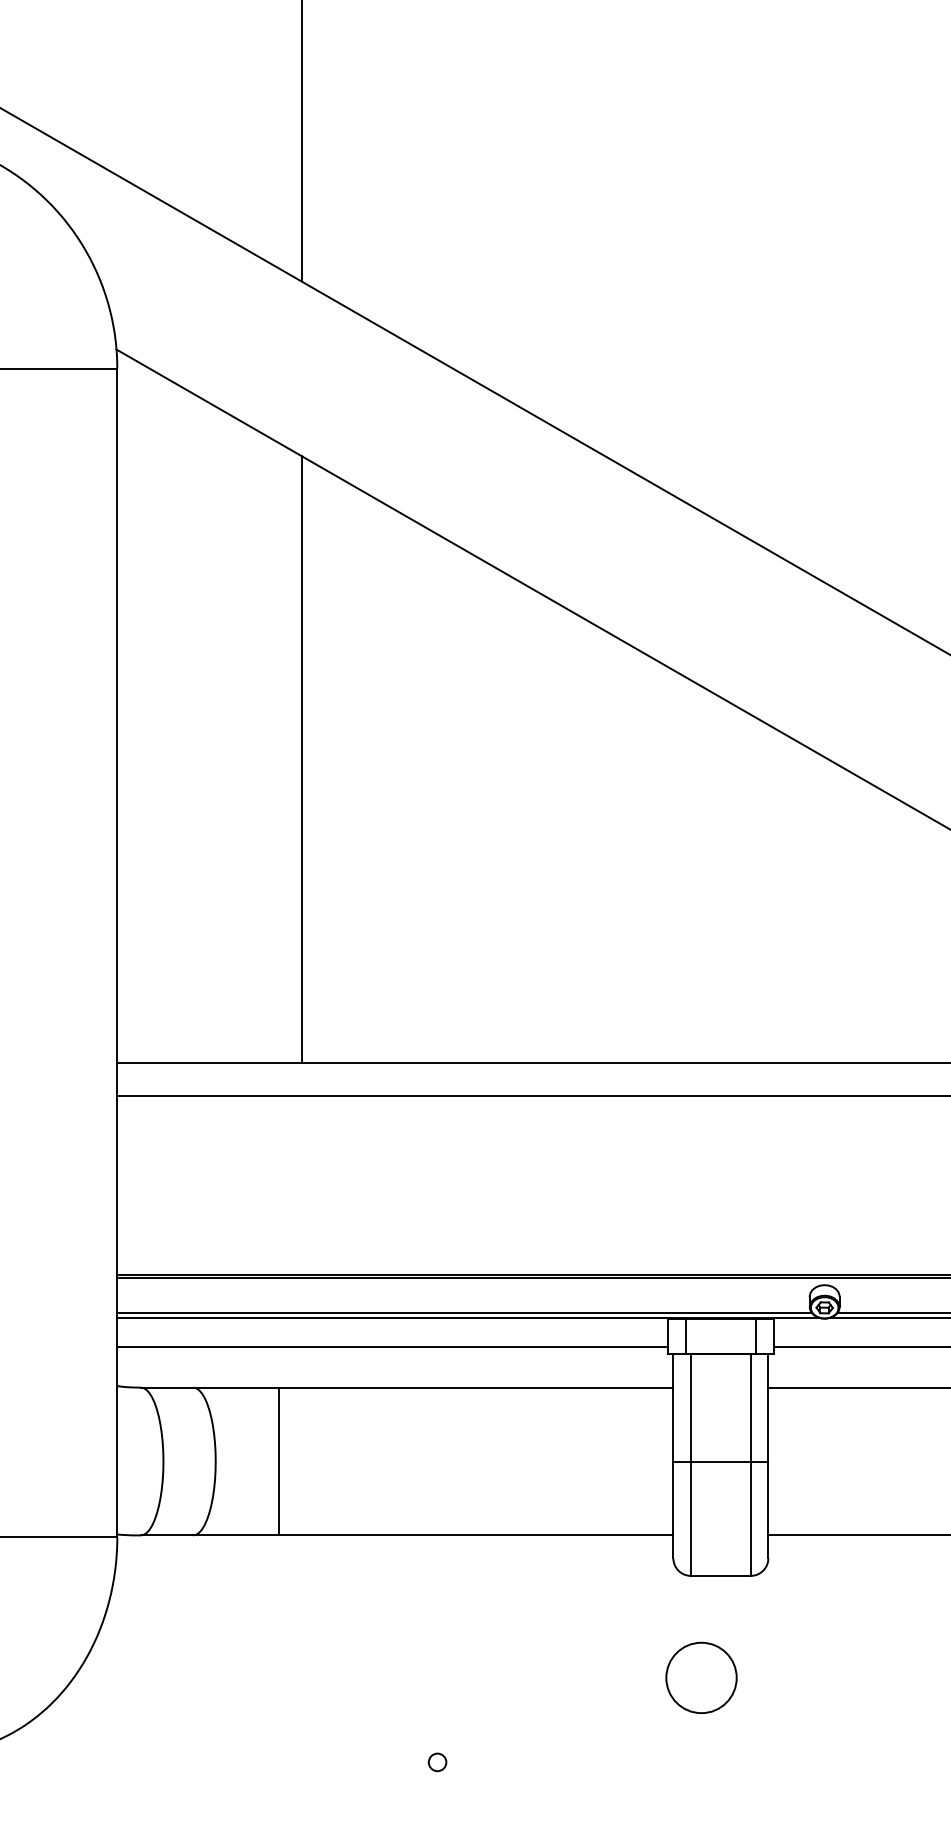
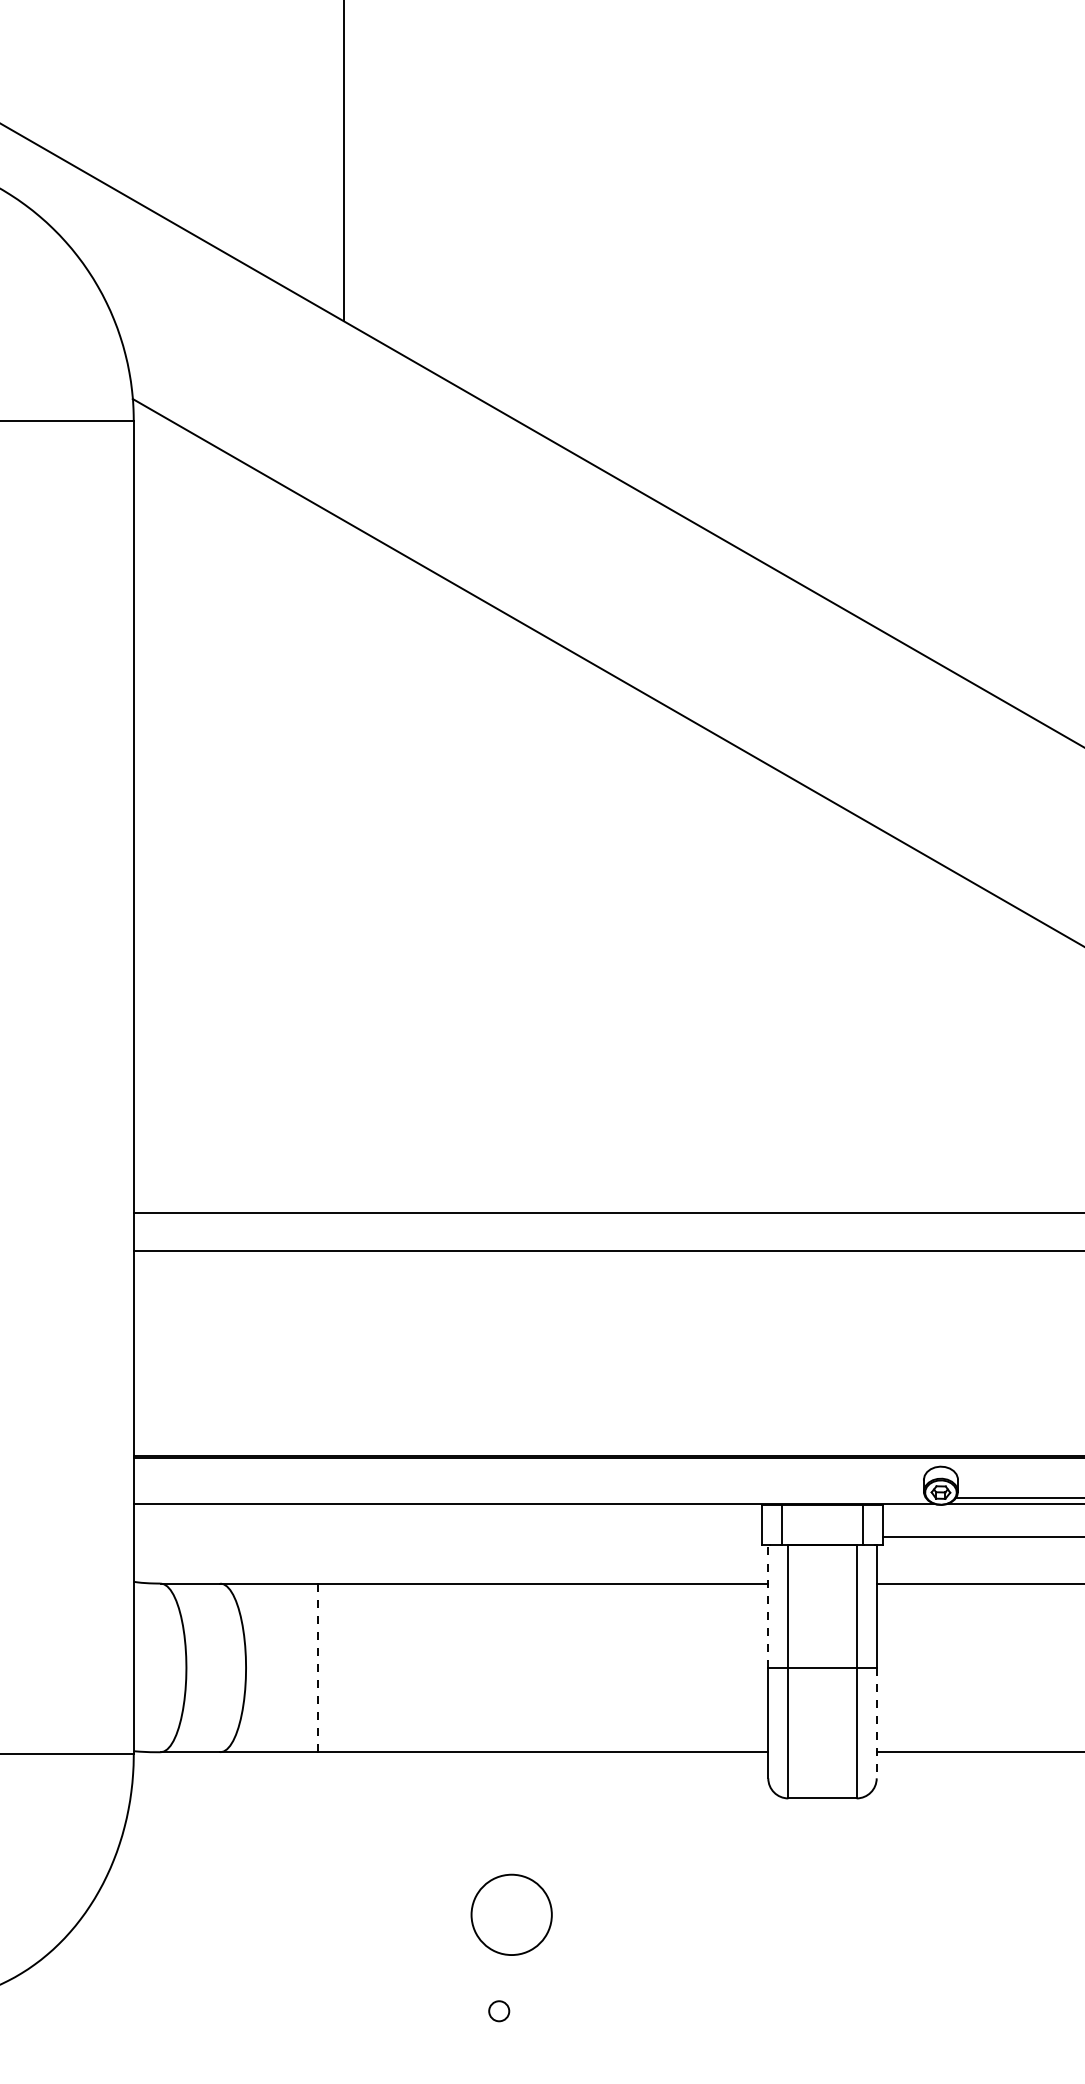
line: (301, 759) -> (343, 866), removed
line: (464, 1312) -> (529, 1497), removed
line: (392, 1347) -> (447, 1537), removed
line: (673, 1407) -> (768, 1606), solid -> dashed
line: (279, 1461) -> (318, 1667), solid -> dashed
line: (768, 1510) -> (876, 1723), solid -> dashed
circle: (701, 1677) -> (511, 1914), moved

